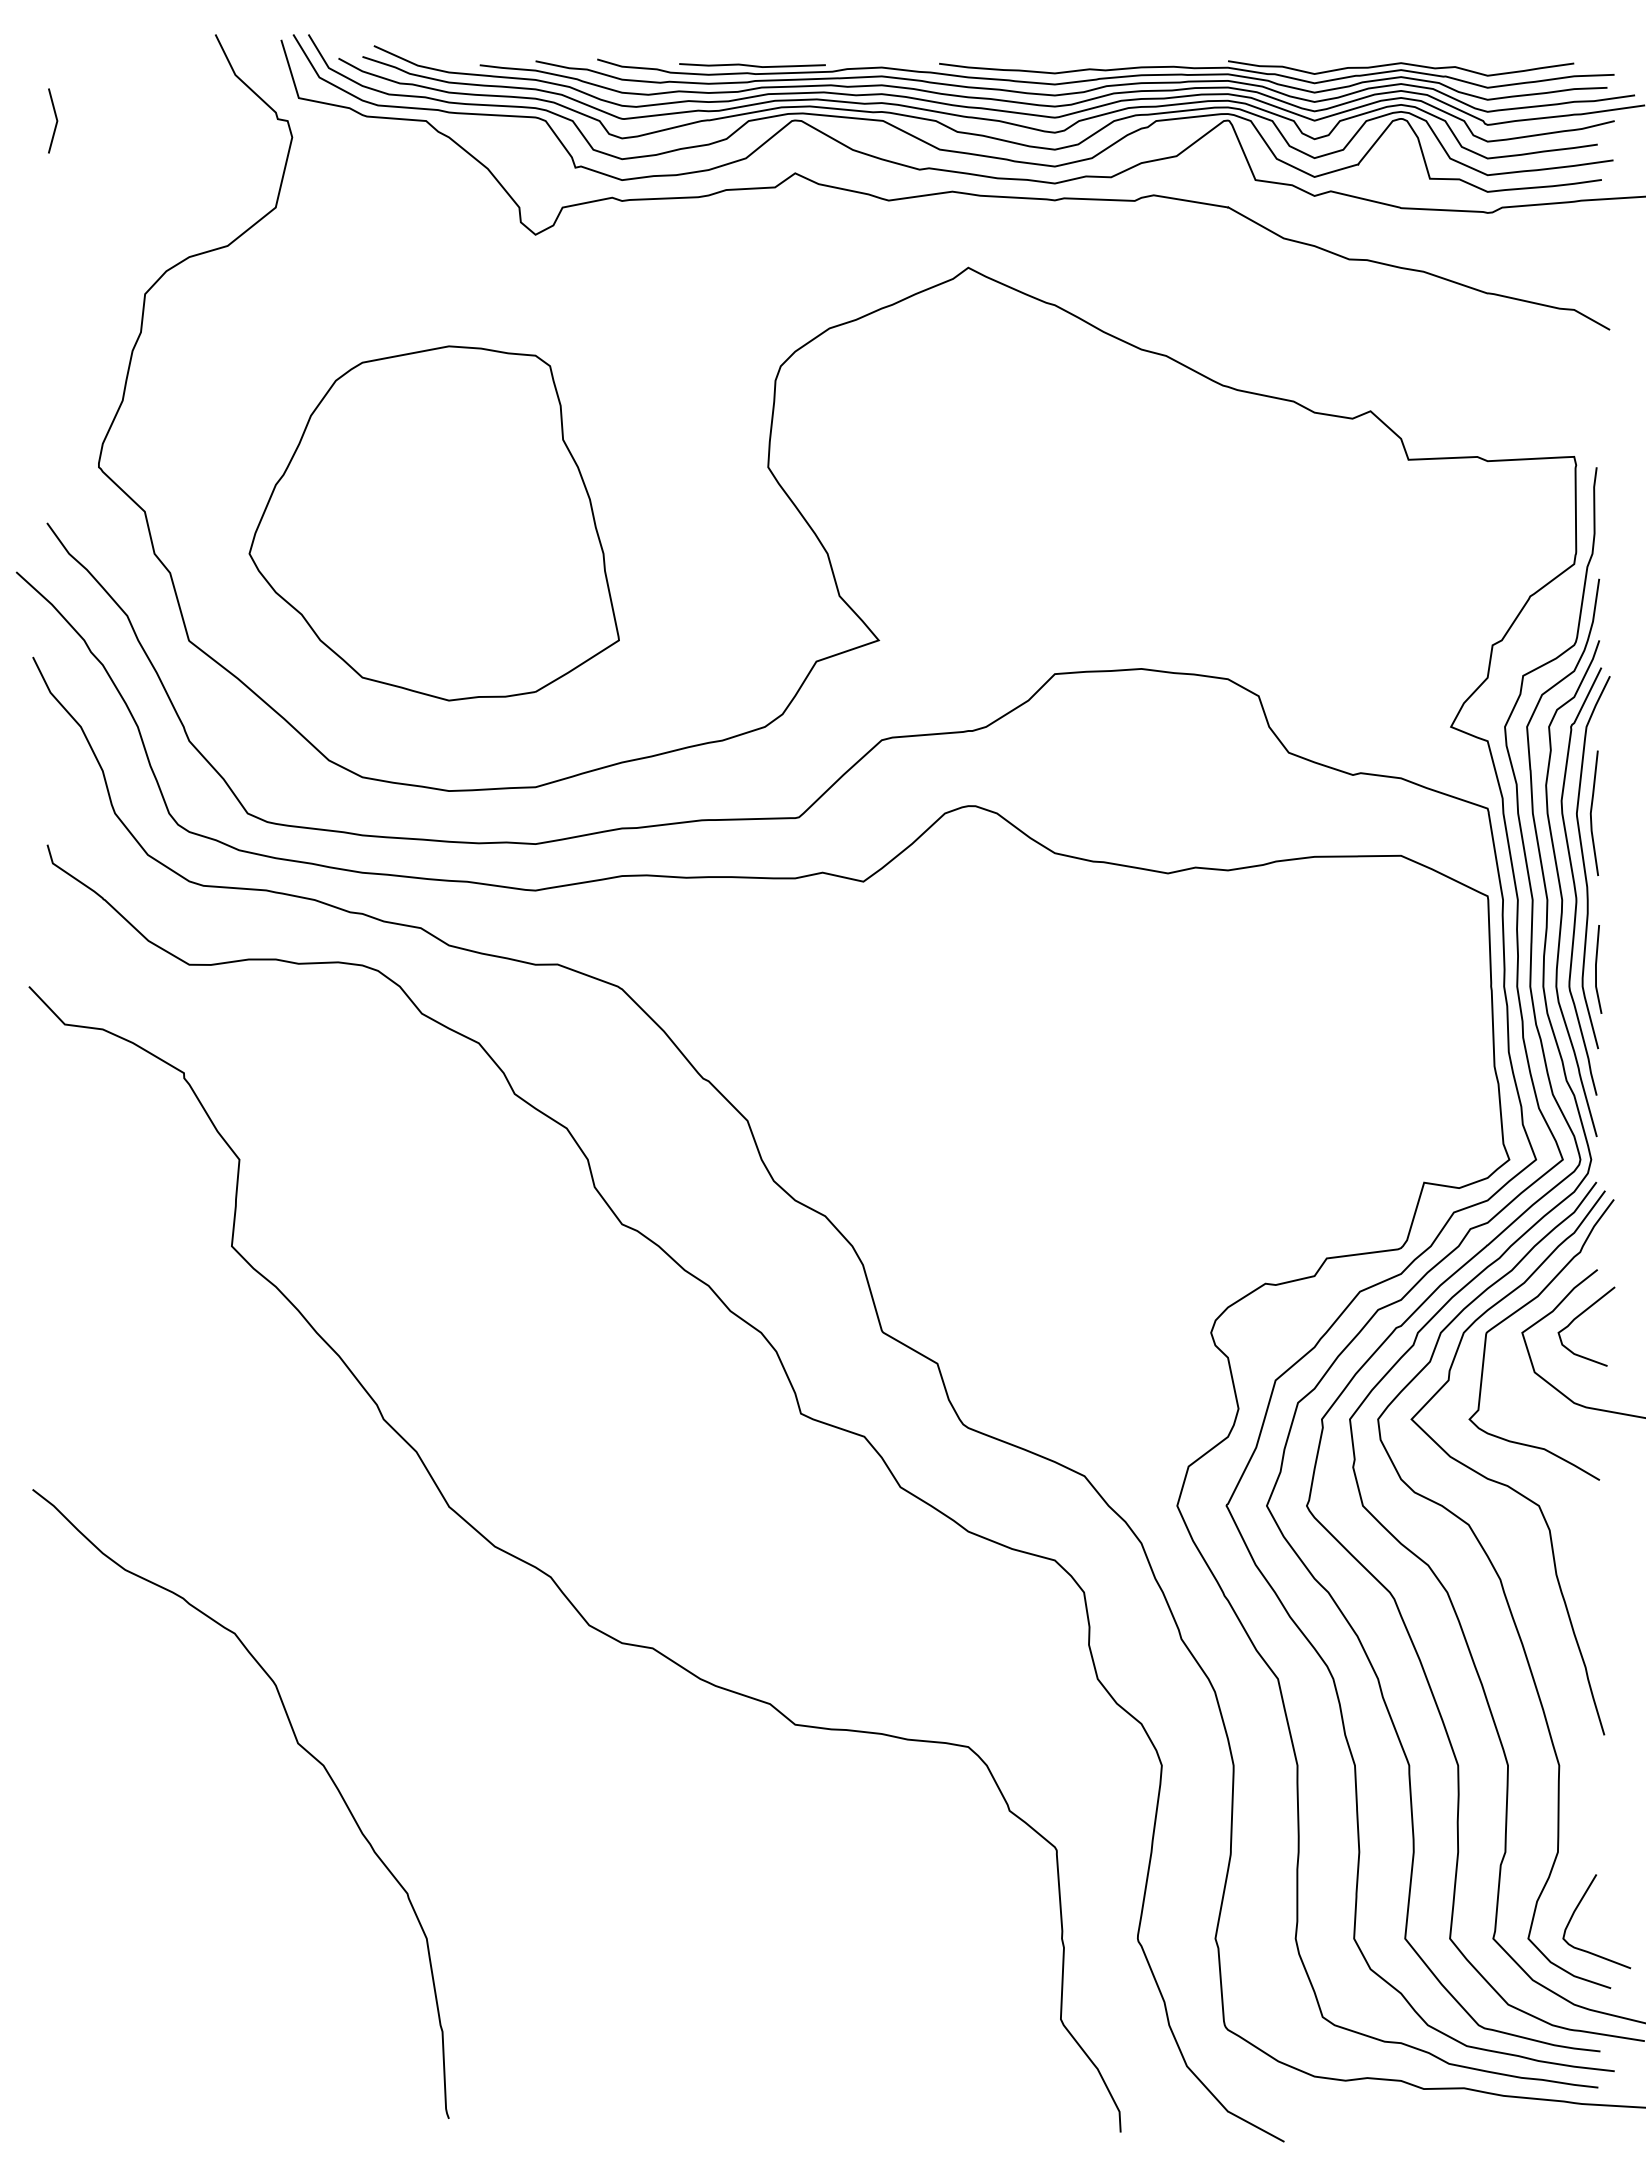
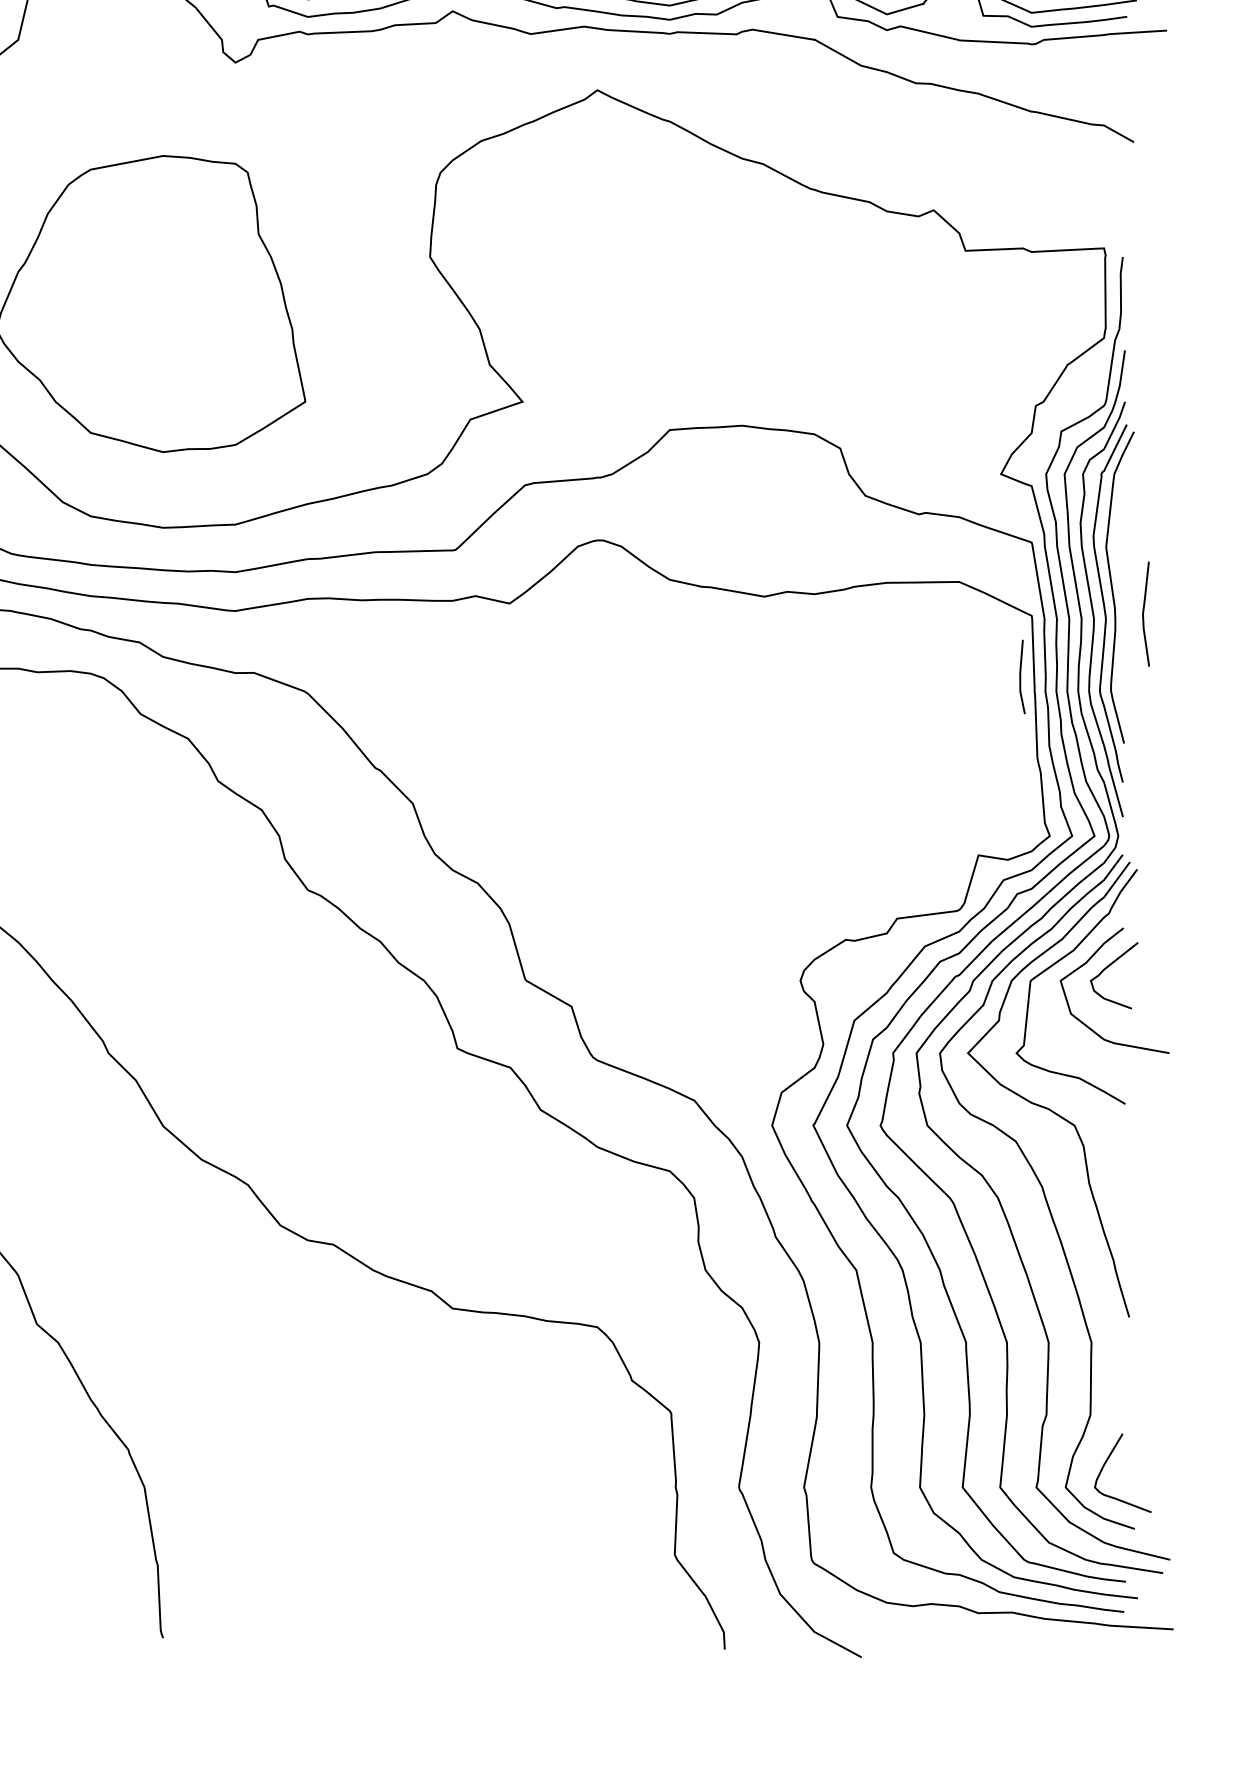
line: (1591, 812) -> (1143, 613), moved
line: (1596, 969) -> (1020, 677), moved

